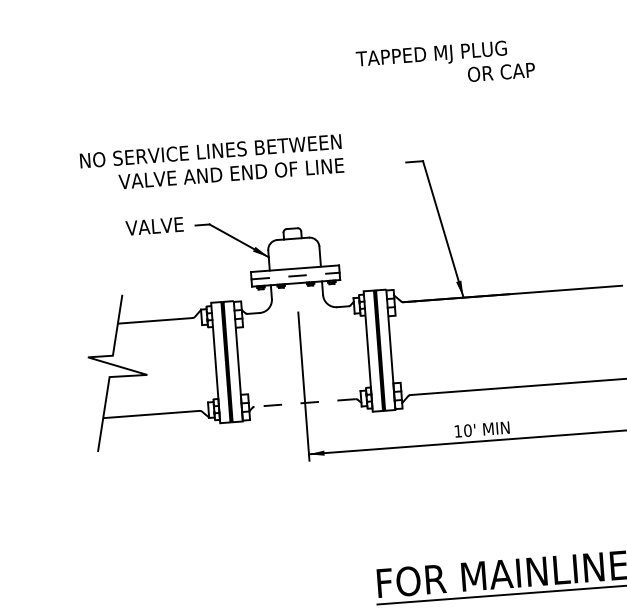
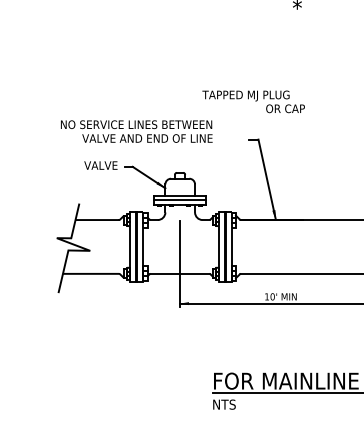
text: (445, 63) -> (253, 101), moved
line: (296, 276) -> (180, 200), dashed -> solid
line: (304, 402) -> (179, 273), dashed -> solid

